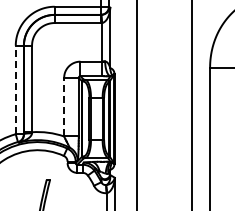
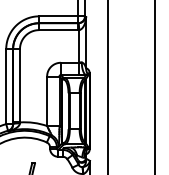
line: (15, 89) -> (5, 86), dashed -> solid
line: (64, 106) -> (47, 100), dashed -> solid

